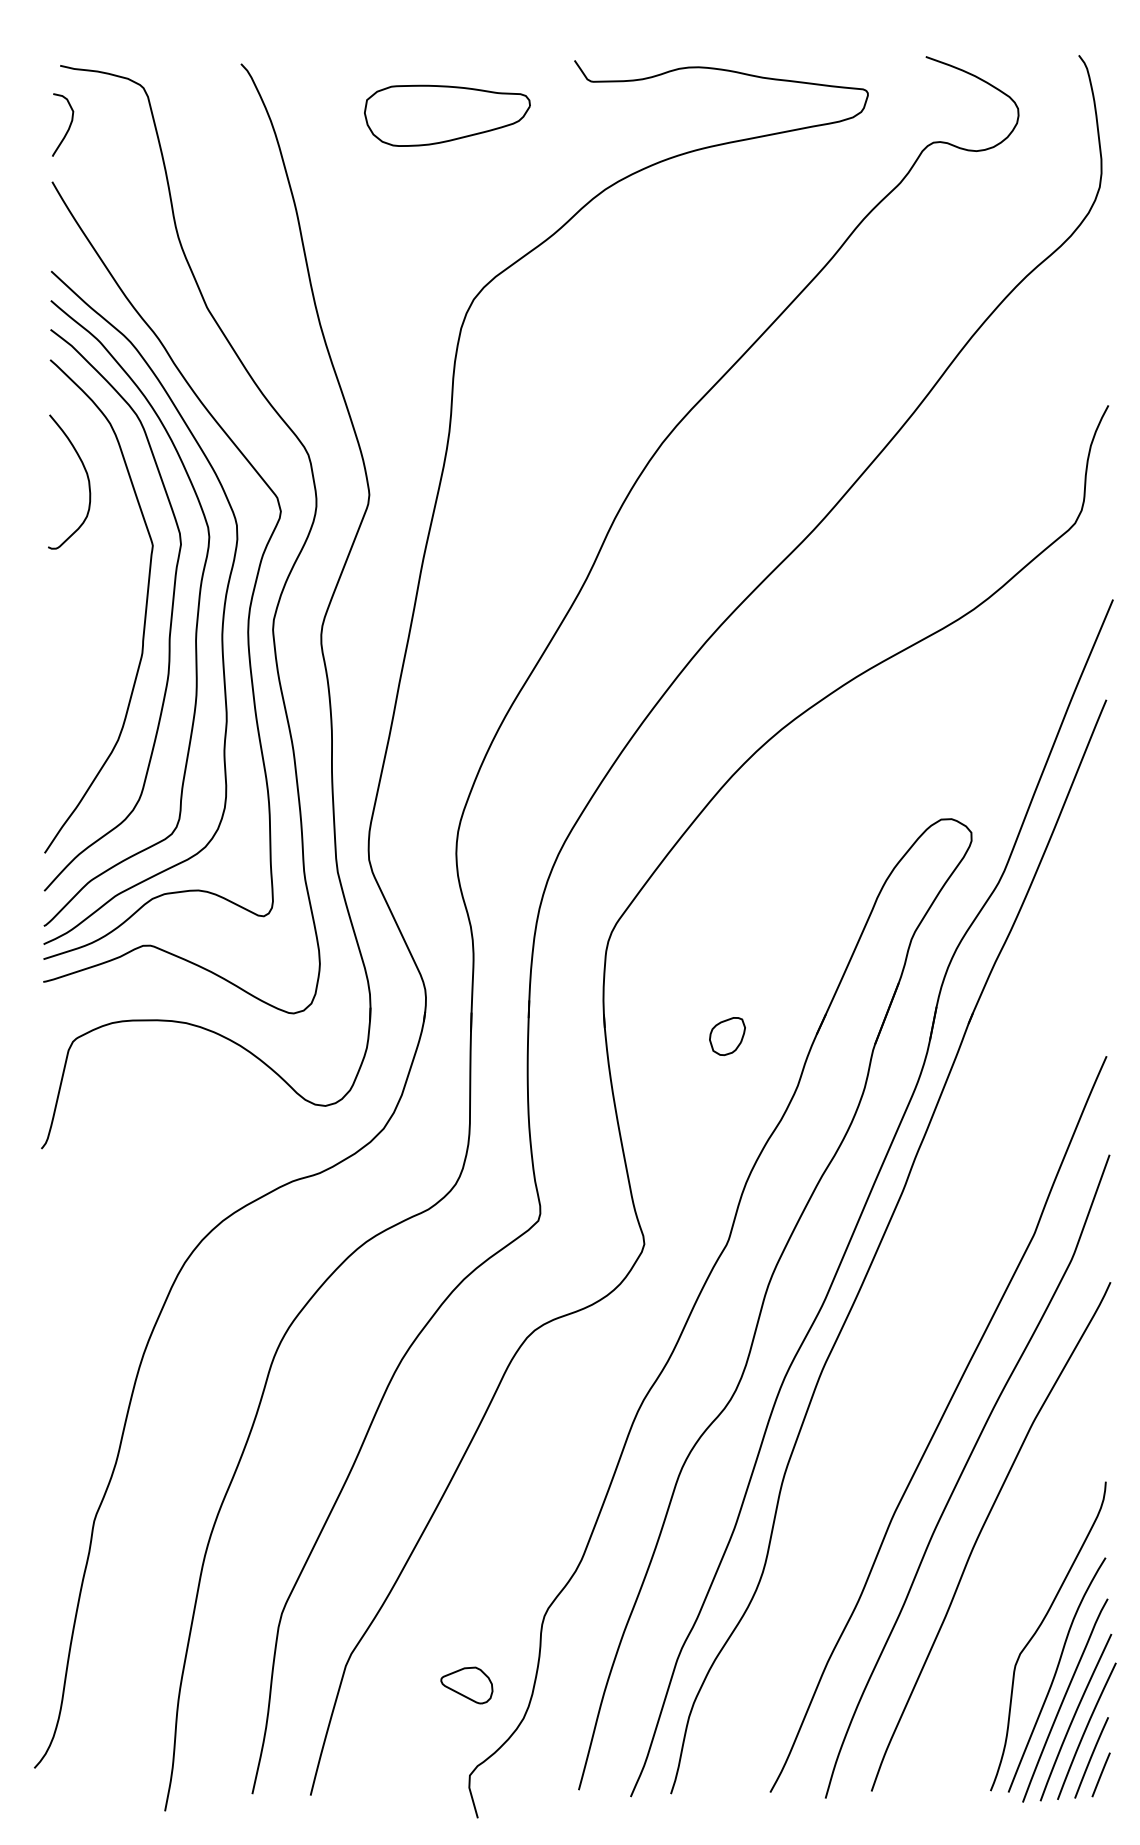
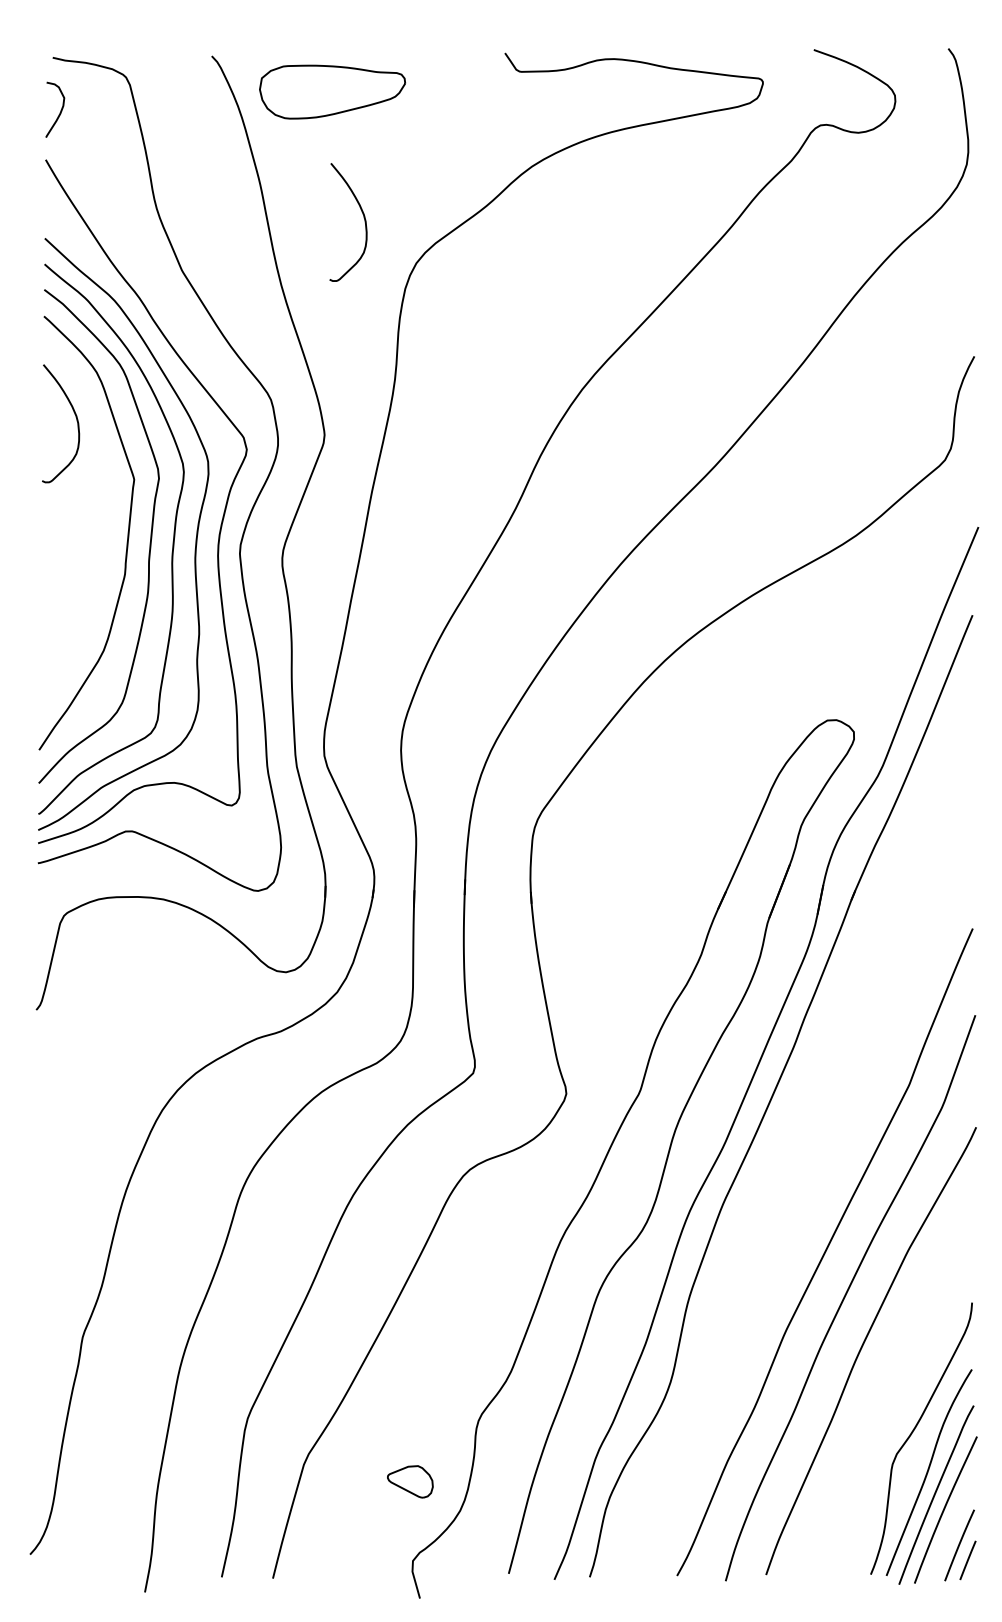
part: (447, 115) -> (332, 91), moved
curve: (413, 246) -> (363, 216), added
part: (727, 1036) -> (639, 911), removed
curve: (1086, 1730) -> (955, 1521), removed

